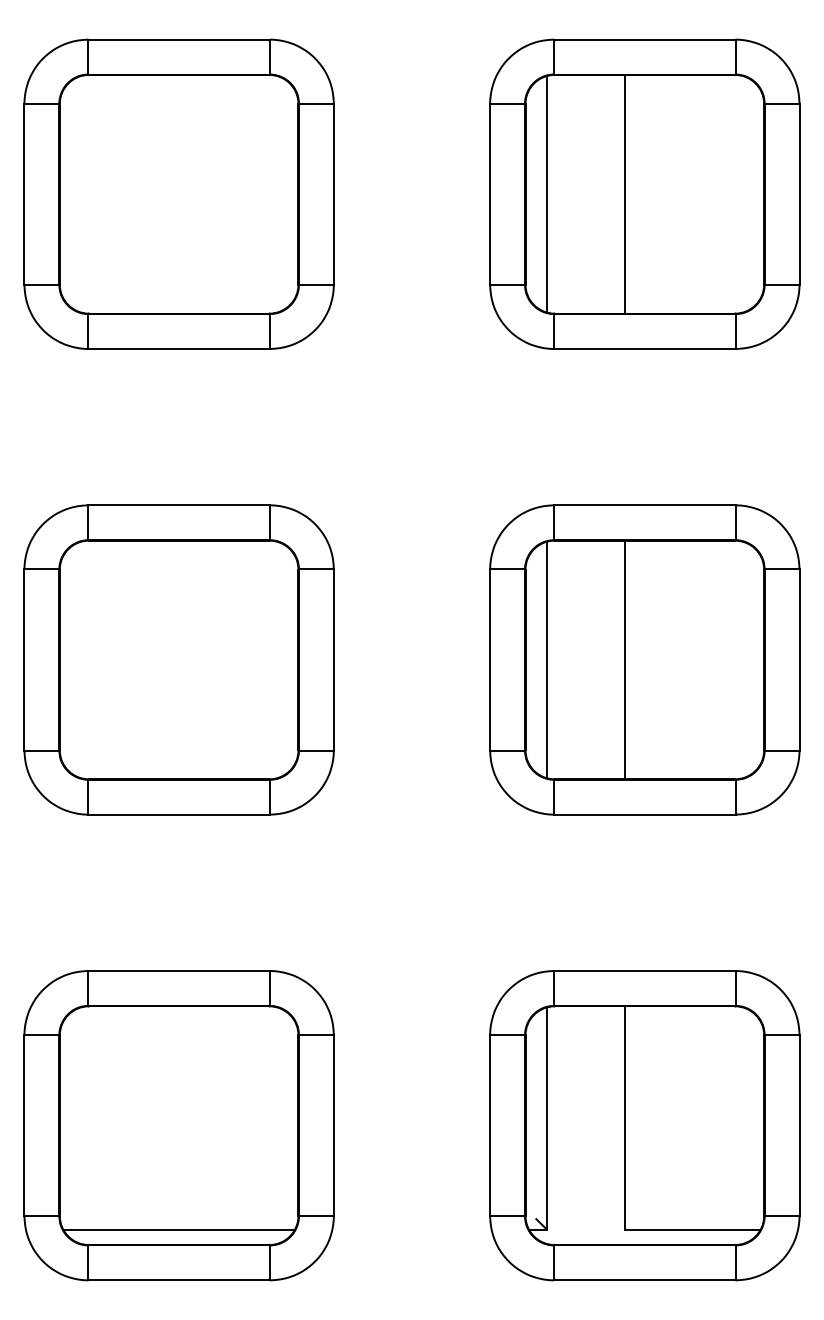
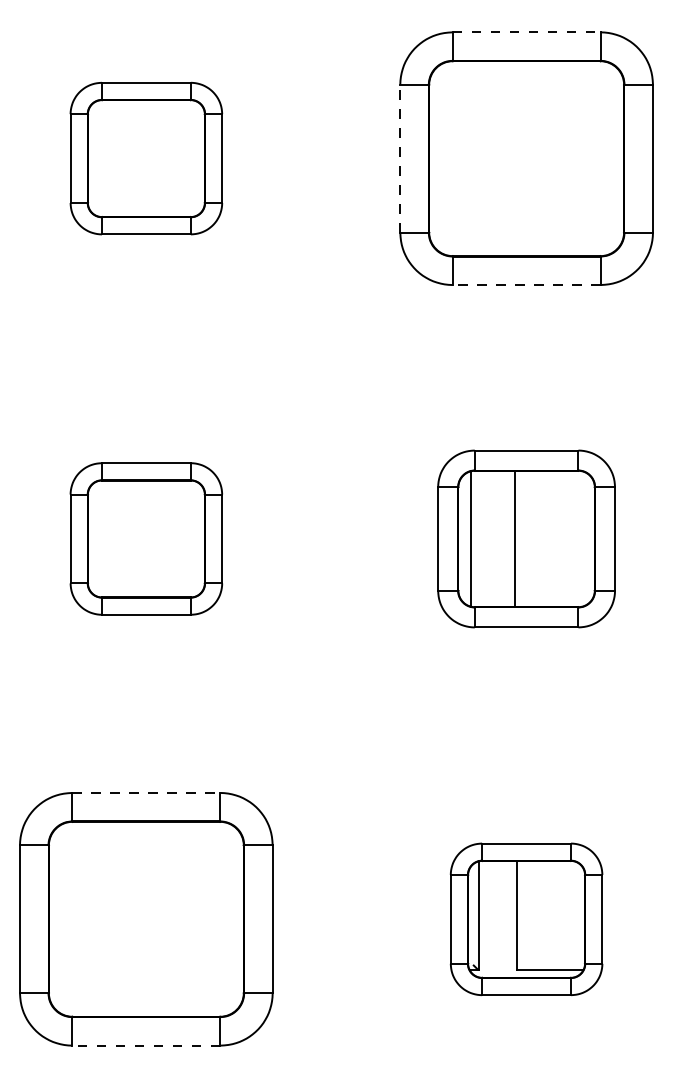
line: (645, 39) -> (527, 32), solid -> dashed
part: (179, 194) -> (146, 158), size x0.6
line: (490, 194) -> (400, 158), solid -> dashed
line: (546, 194) -> (446, 158), removed
line: (625, 194) -> (510, 158), removed
line: (644, 349) -> (526, 285), solid -> dashed
part: (179, 659) -> (146, 538), size x0.6
part: (644, 659) -> (526, 538), size x0.7
line: (179, 970) -> (146, 792), solid -> dashed
part: (644, 1125) -> (526, 919), size x0.6
line: (178, 1230) -> (145, 1004), removed
line: (178, 1280) -> (145, 1045), solid -> dashed

